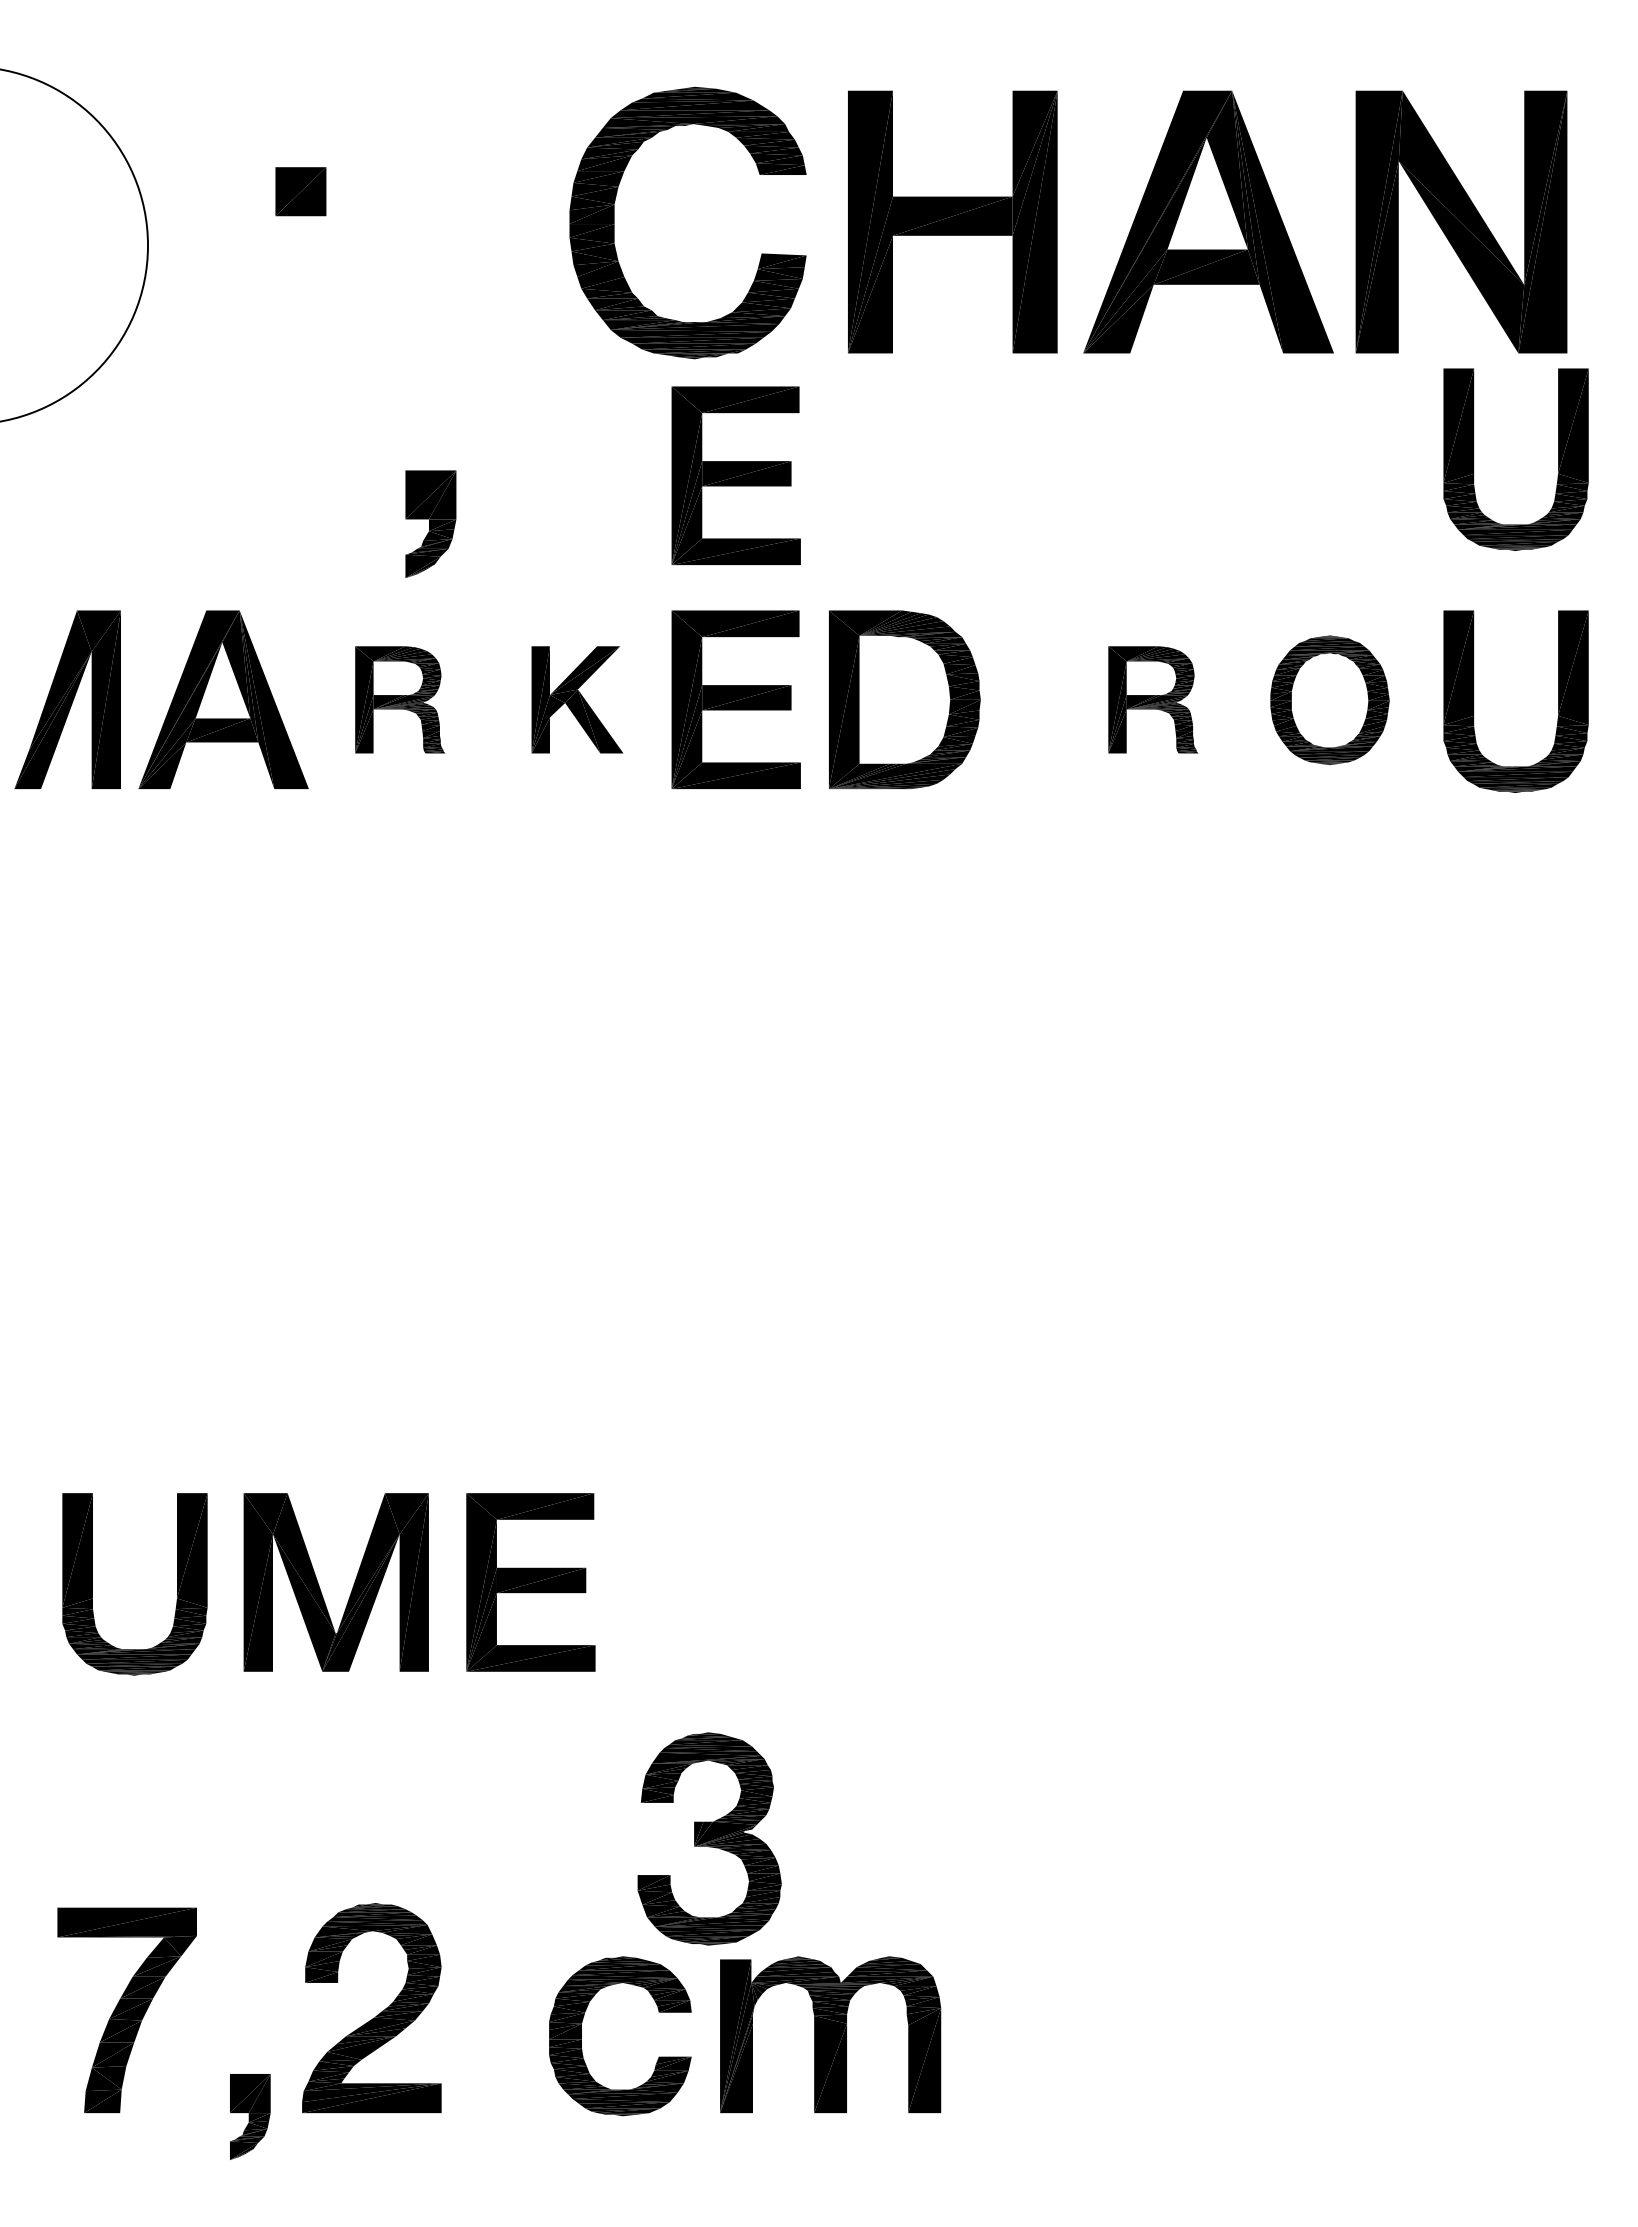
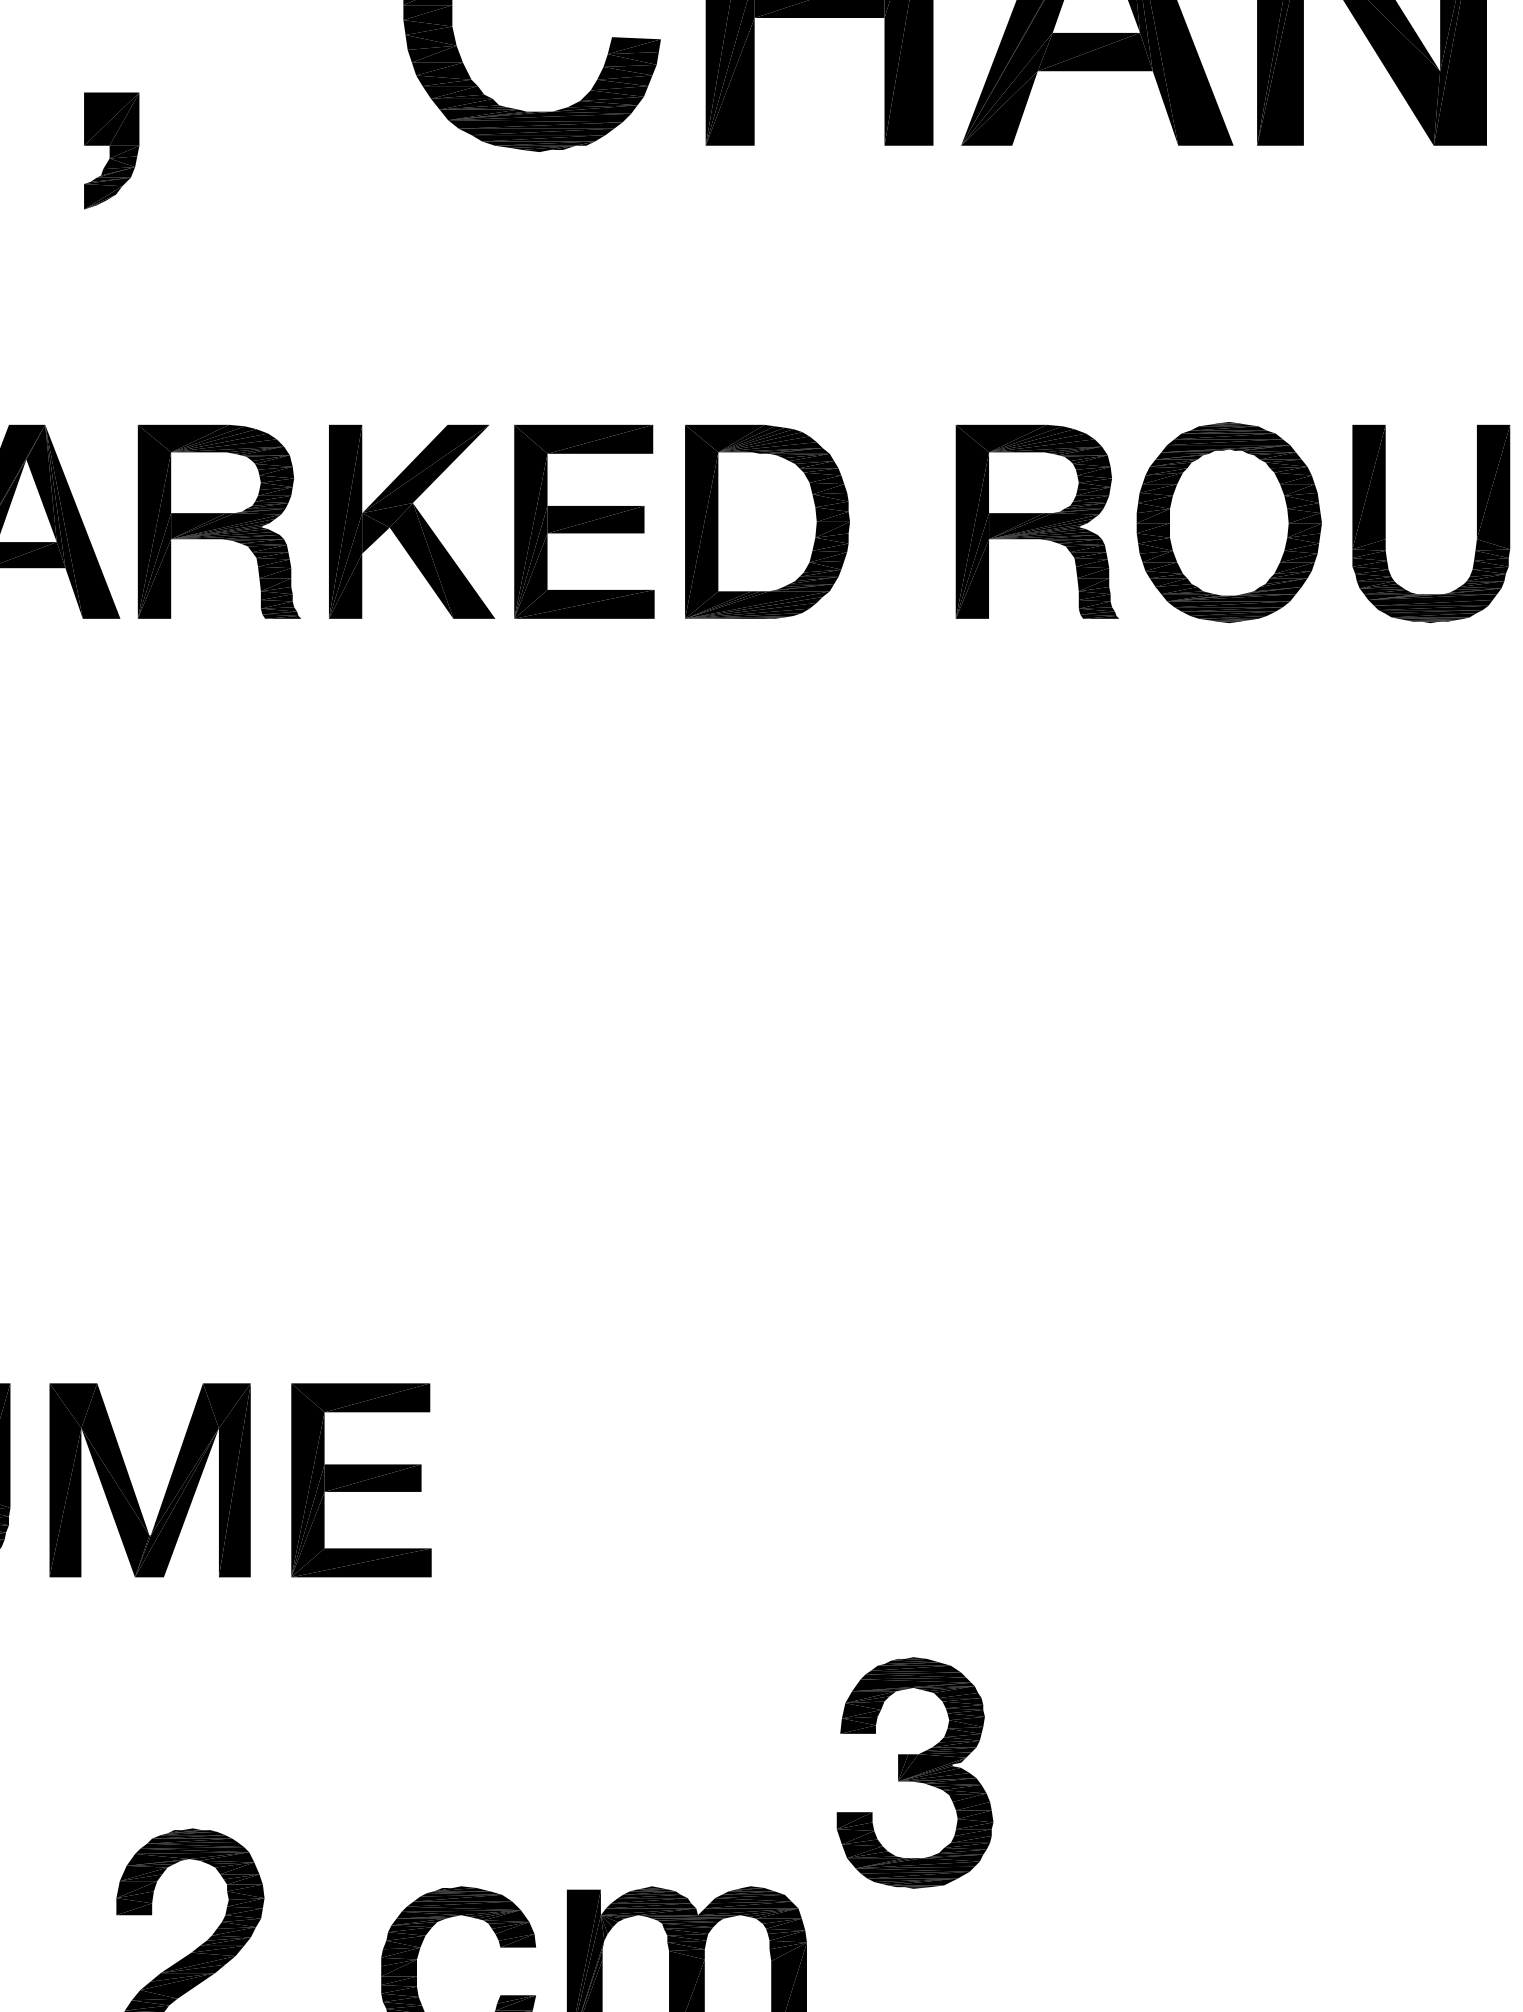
part: (1474, 459) -> (1386, 260), removed
part: (735, 475) -> (583, 278), removed
part: (430, 523) -> (111, 150), moved
part: (400, 699) -> (219, 521), size x1.67
part: (577, 699) -> (412, 521), size x1.67
part: (1153, 699) -> (1037, 521), size x1.67
part: (1329, 699) -> (1228, 521), size x1.43
part: (709, 1838) -> (914, 1772), moved

